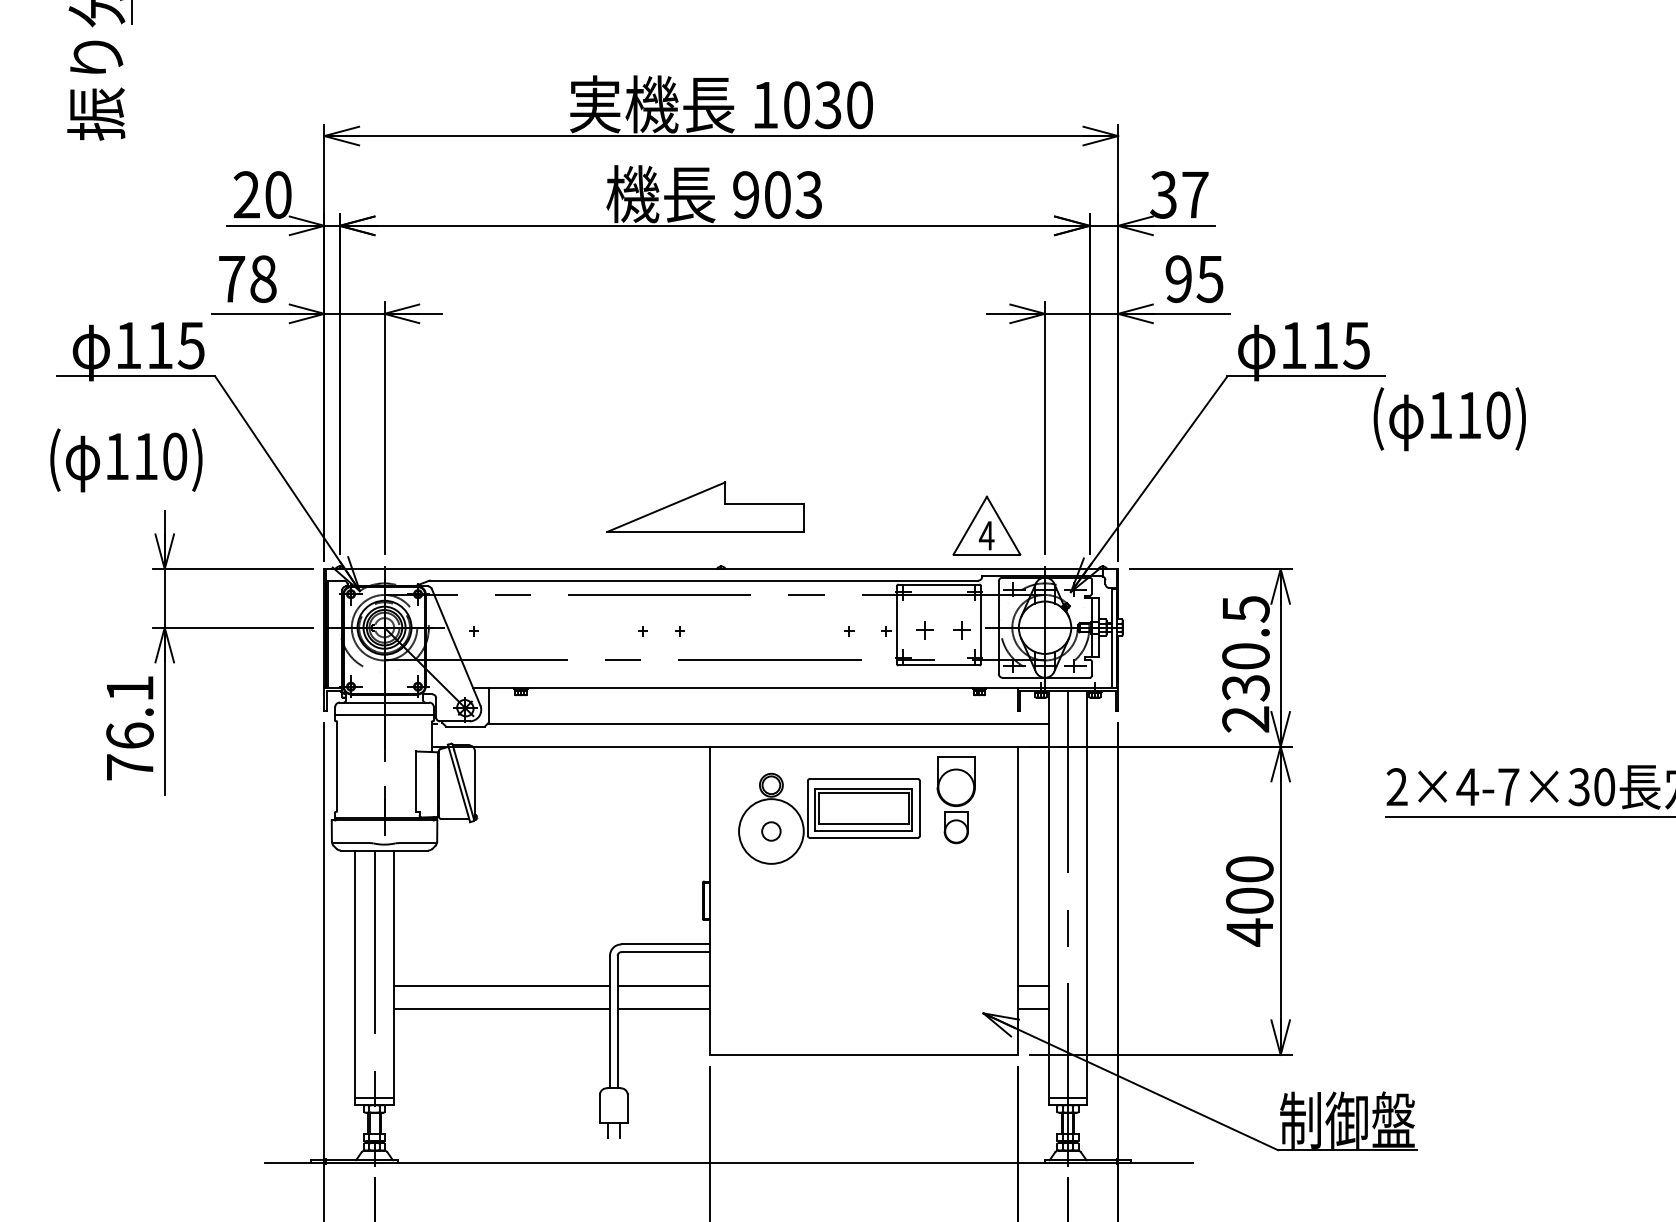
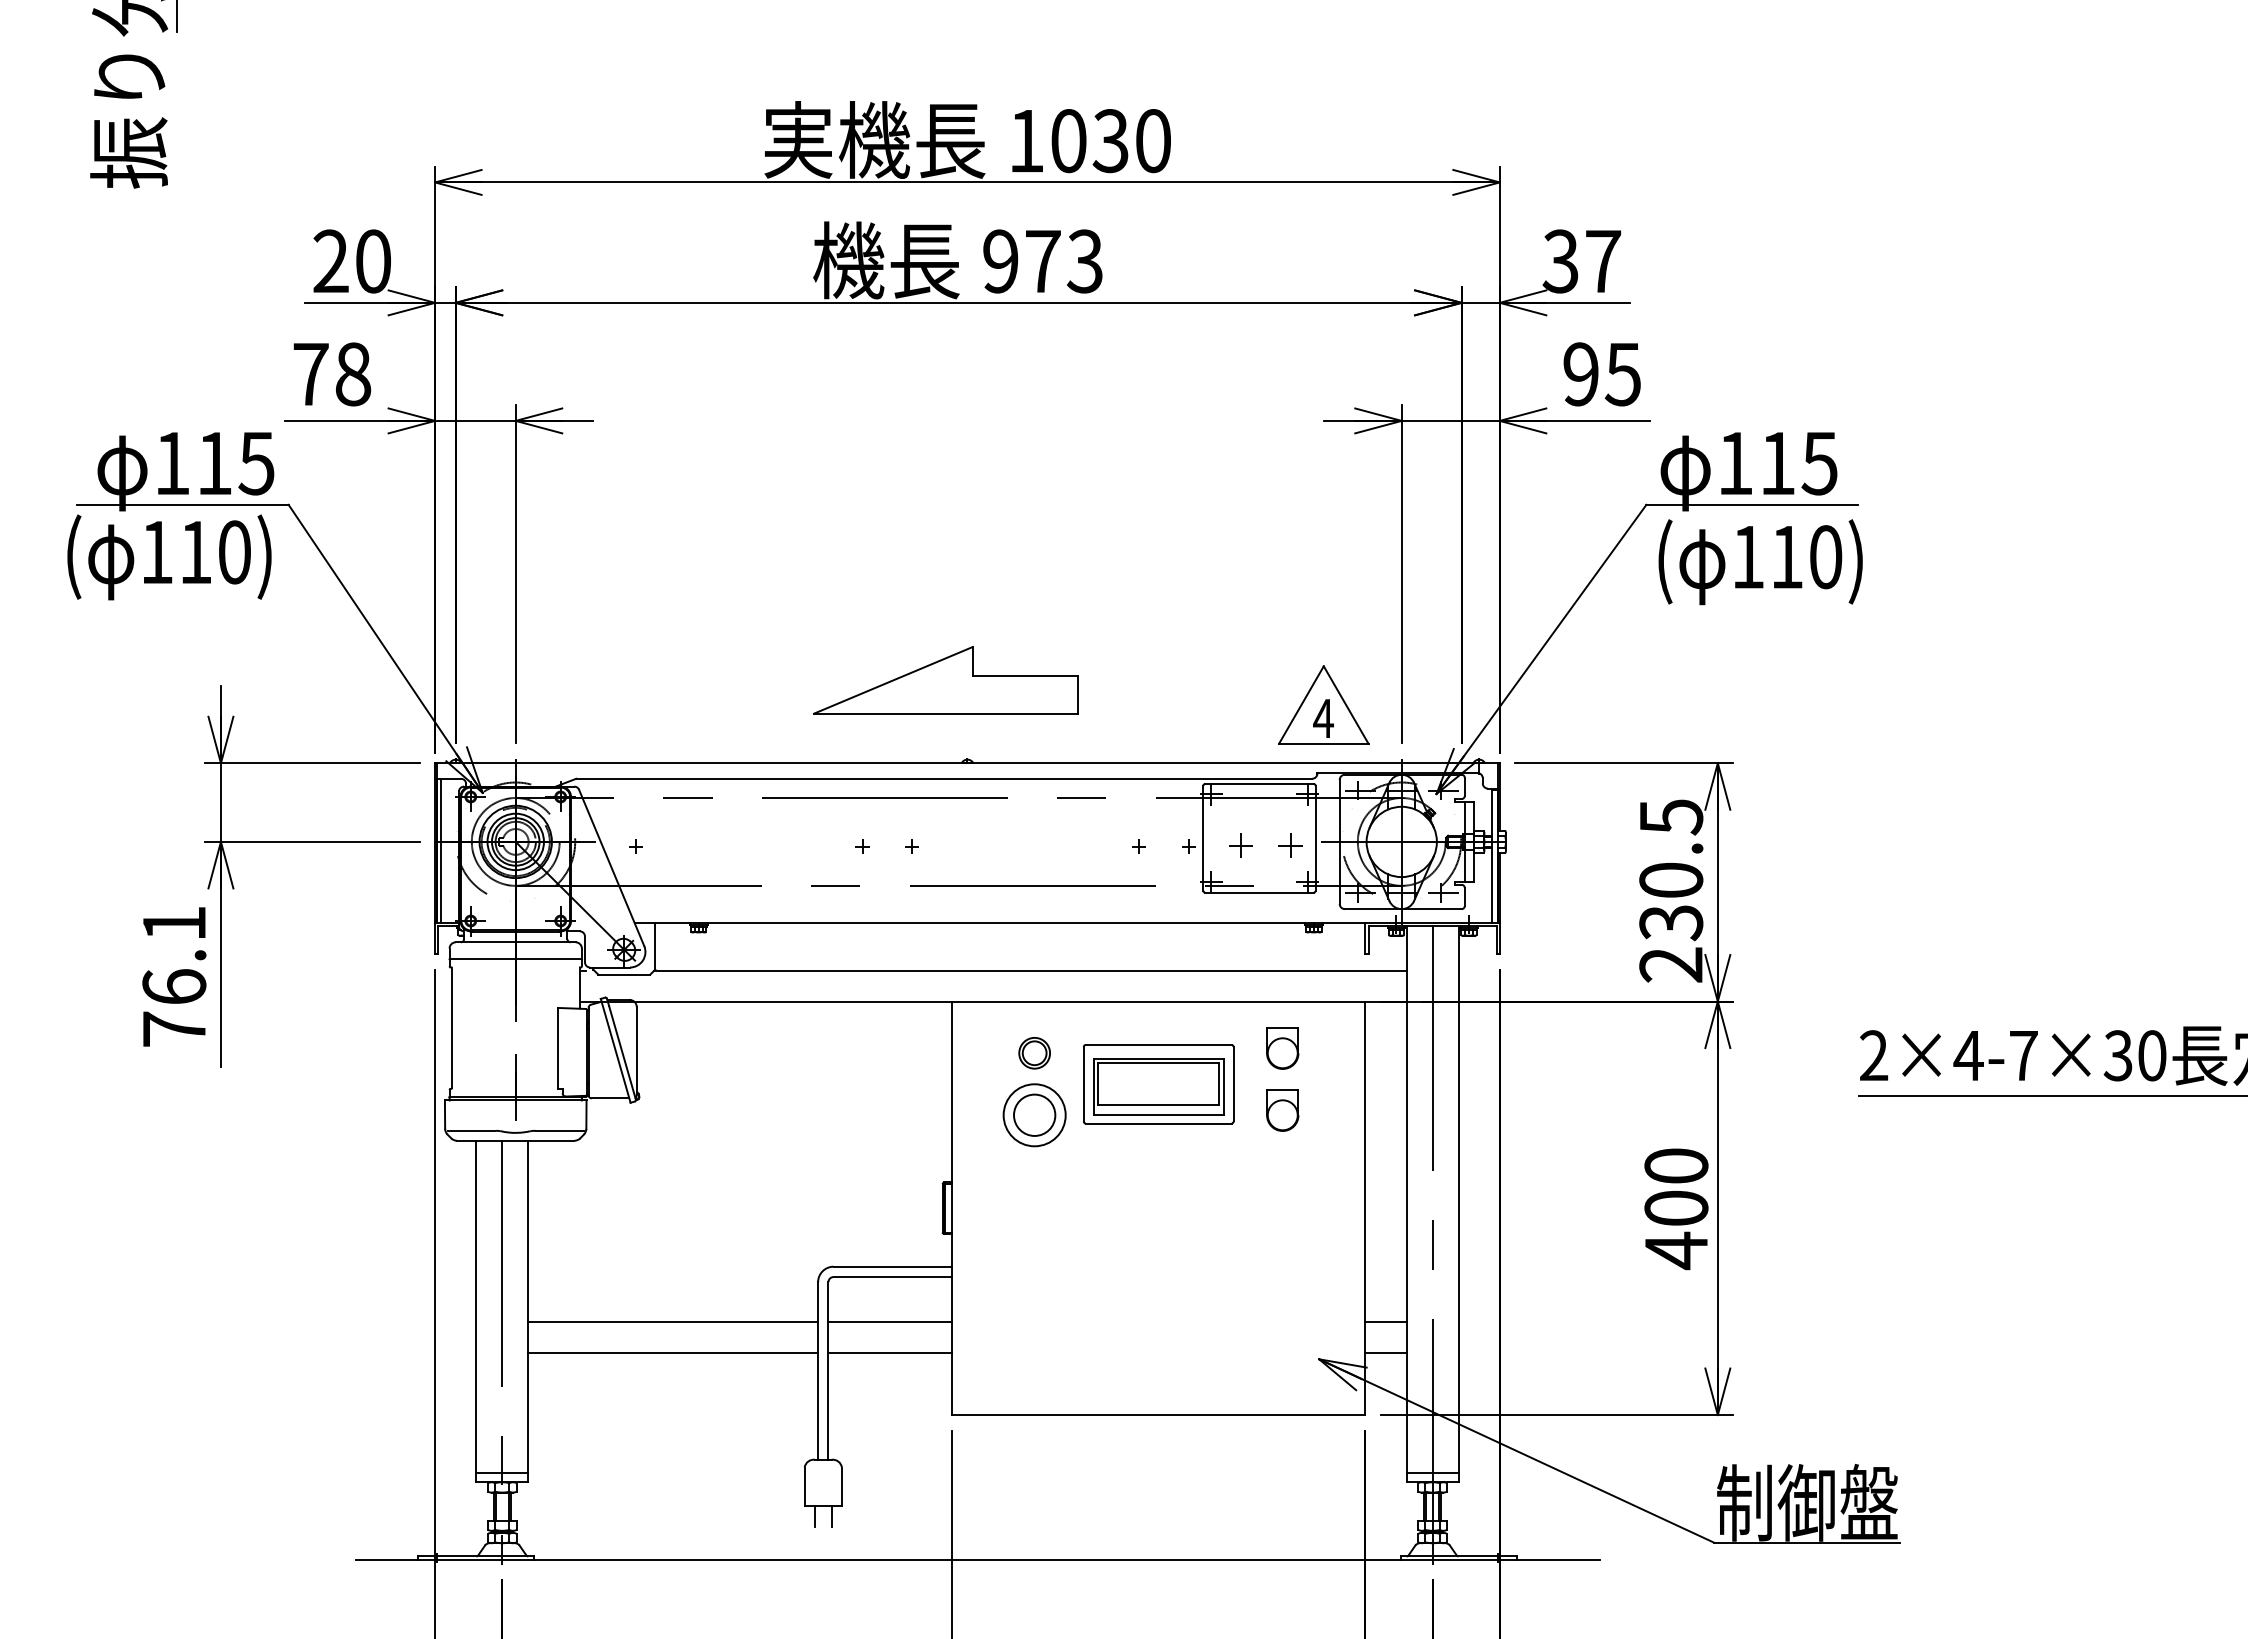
text: (777, 195) -> (1043, 261), 903 -> 973
text: (1449, 419) -> (1760, 562), moved
text: (126, 460) -> (169, 557), moved
part: (956, 781) -> (1282, 1048), size x0.62
circle: (771, 830) -> (1034, 1114), size x1.67
circle: (771, 831) -> (1034, 1115), size x0.71

